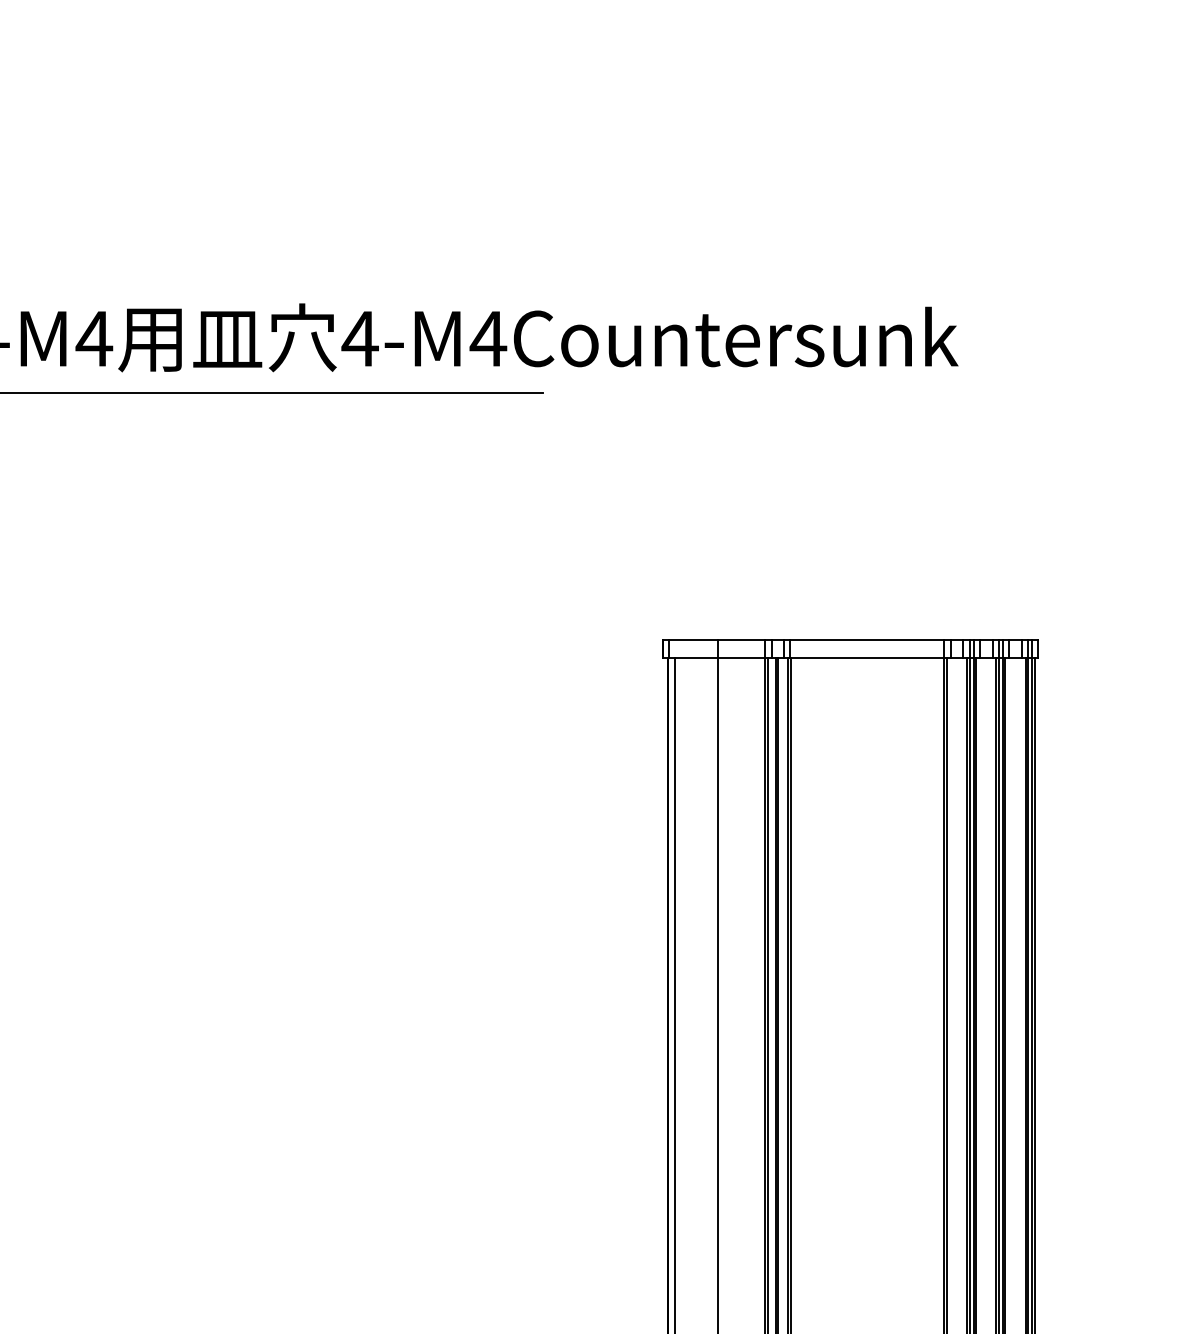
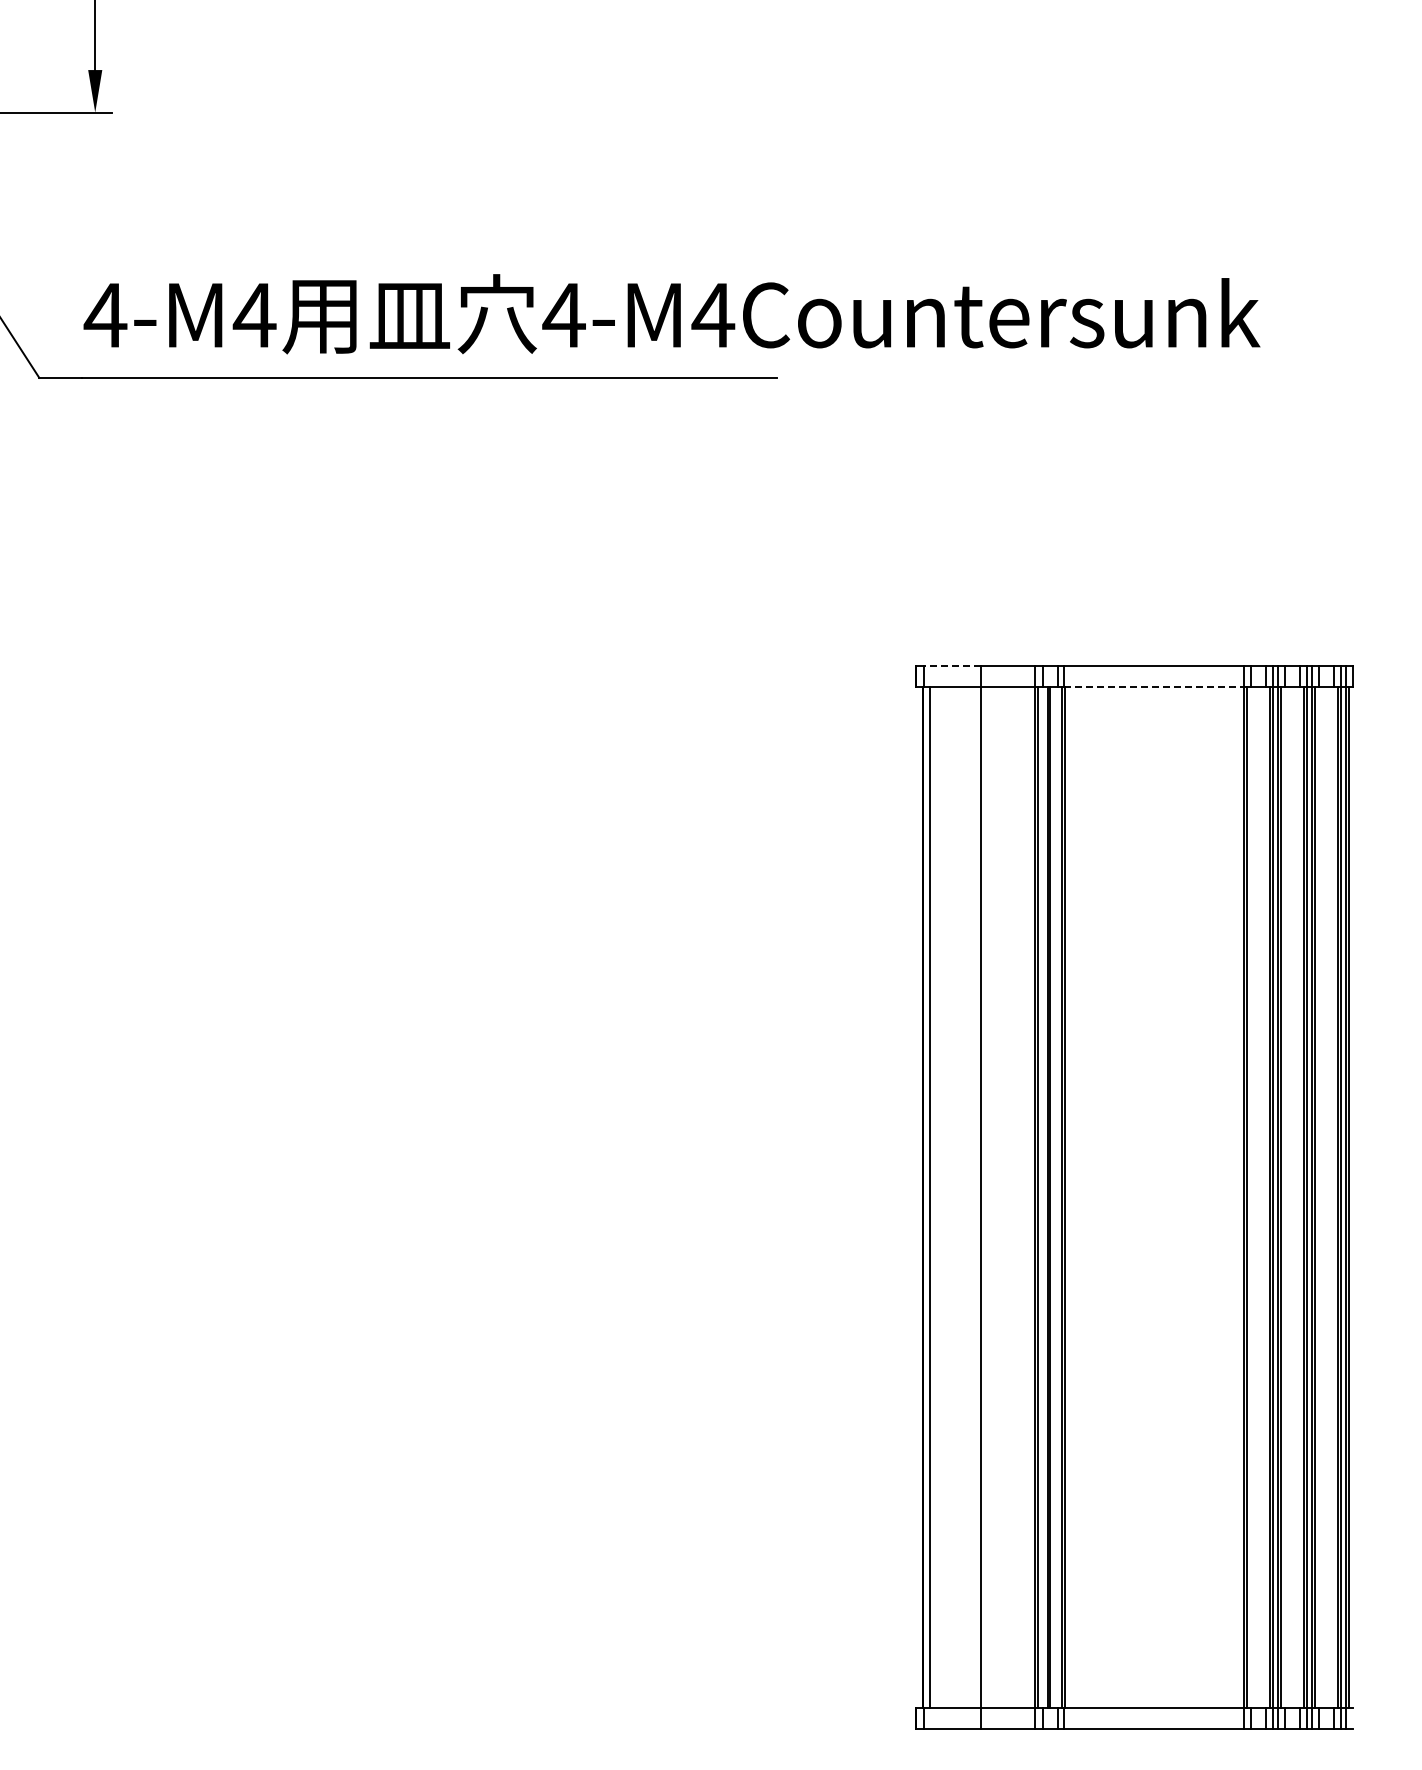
line: (693, 639) -> (952, 665), solid -> dashed
line: (867, 657) -> (1154, 686), solid -> dashed

